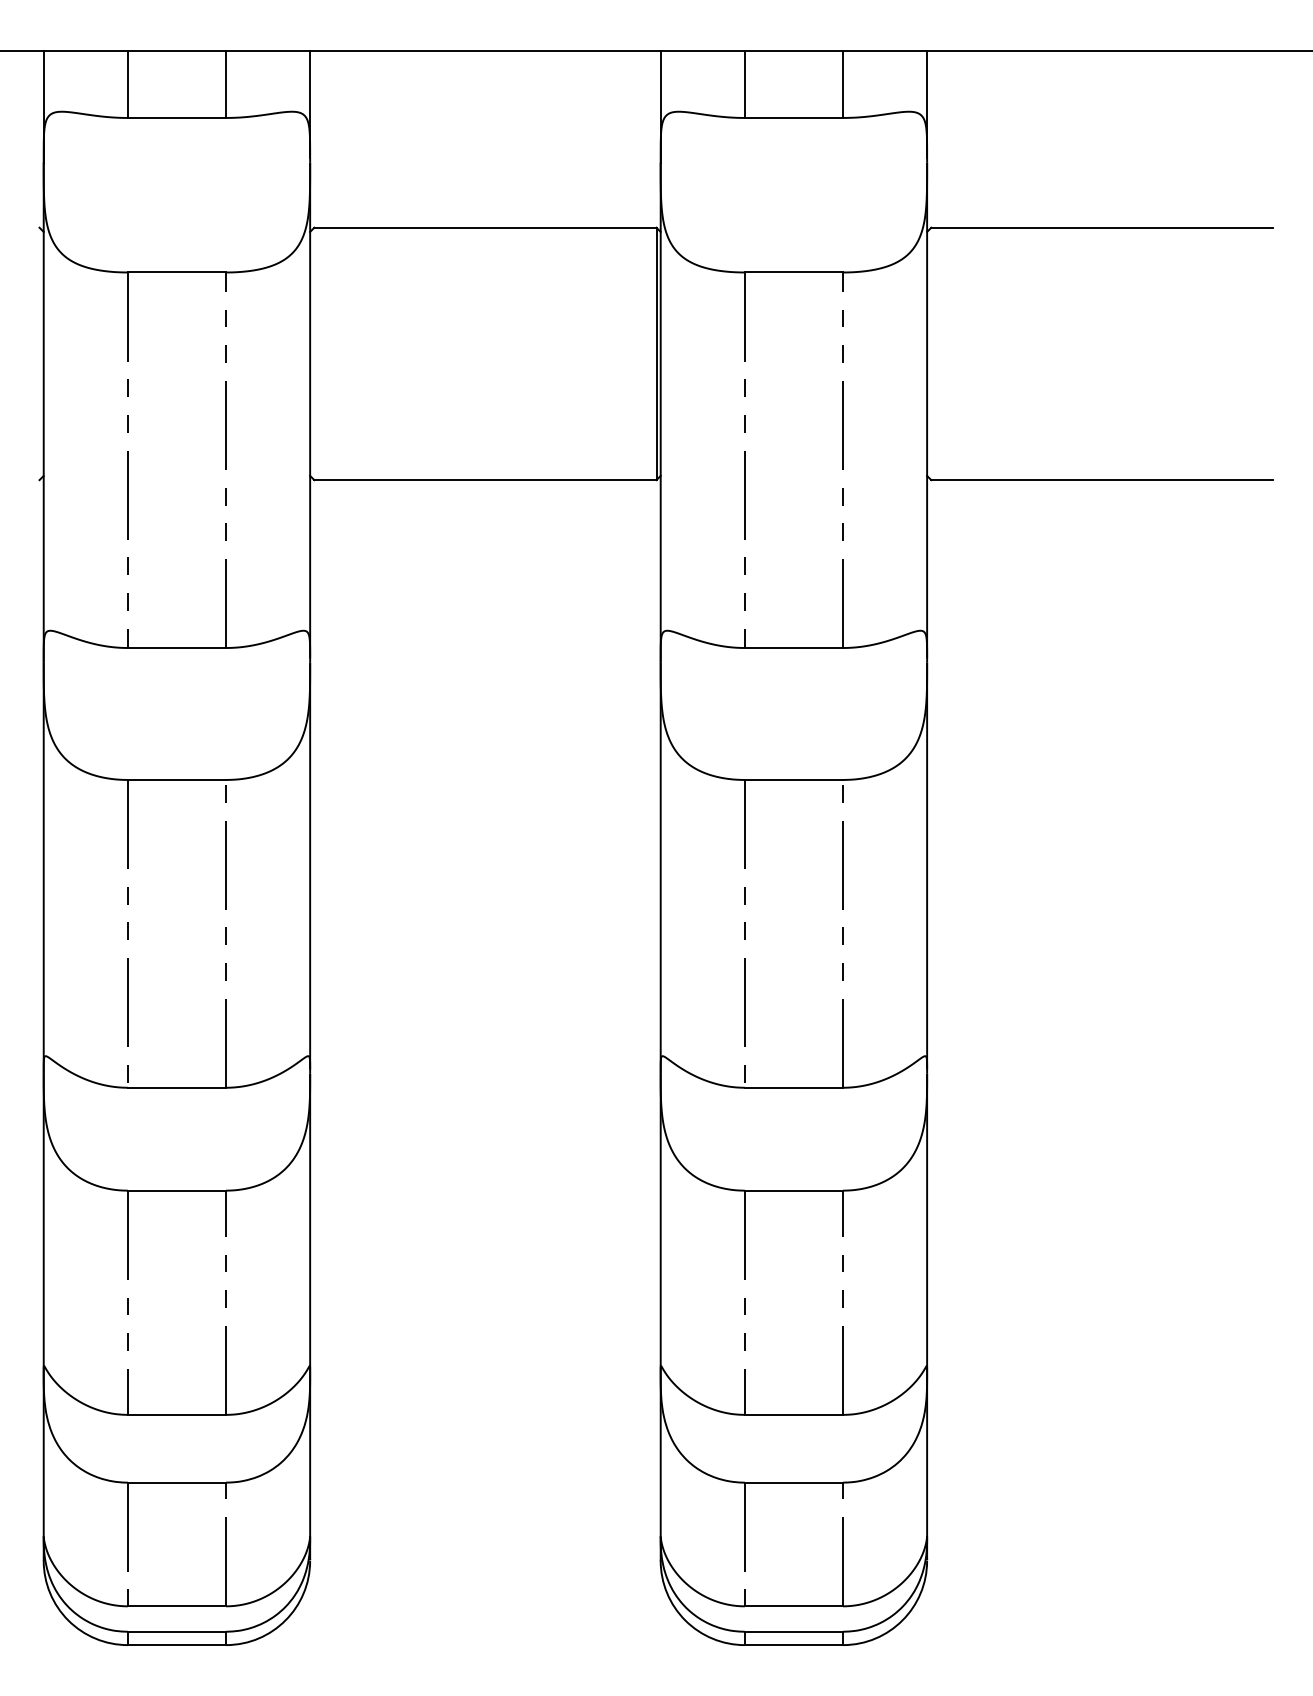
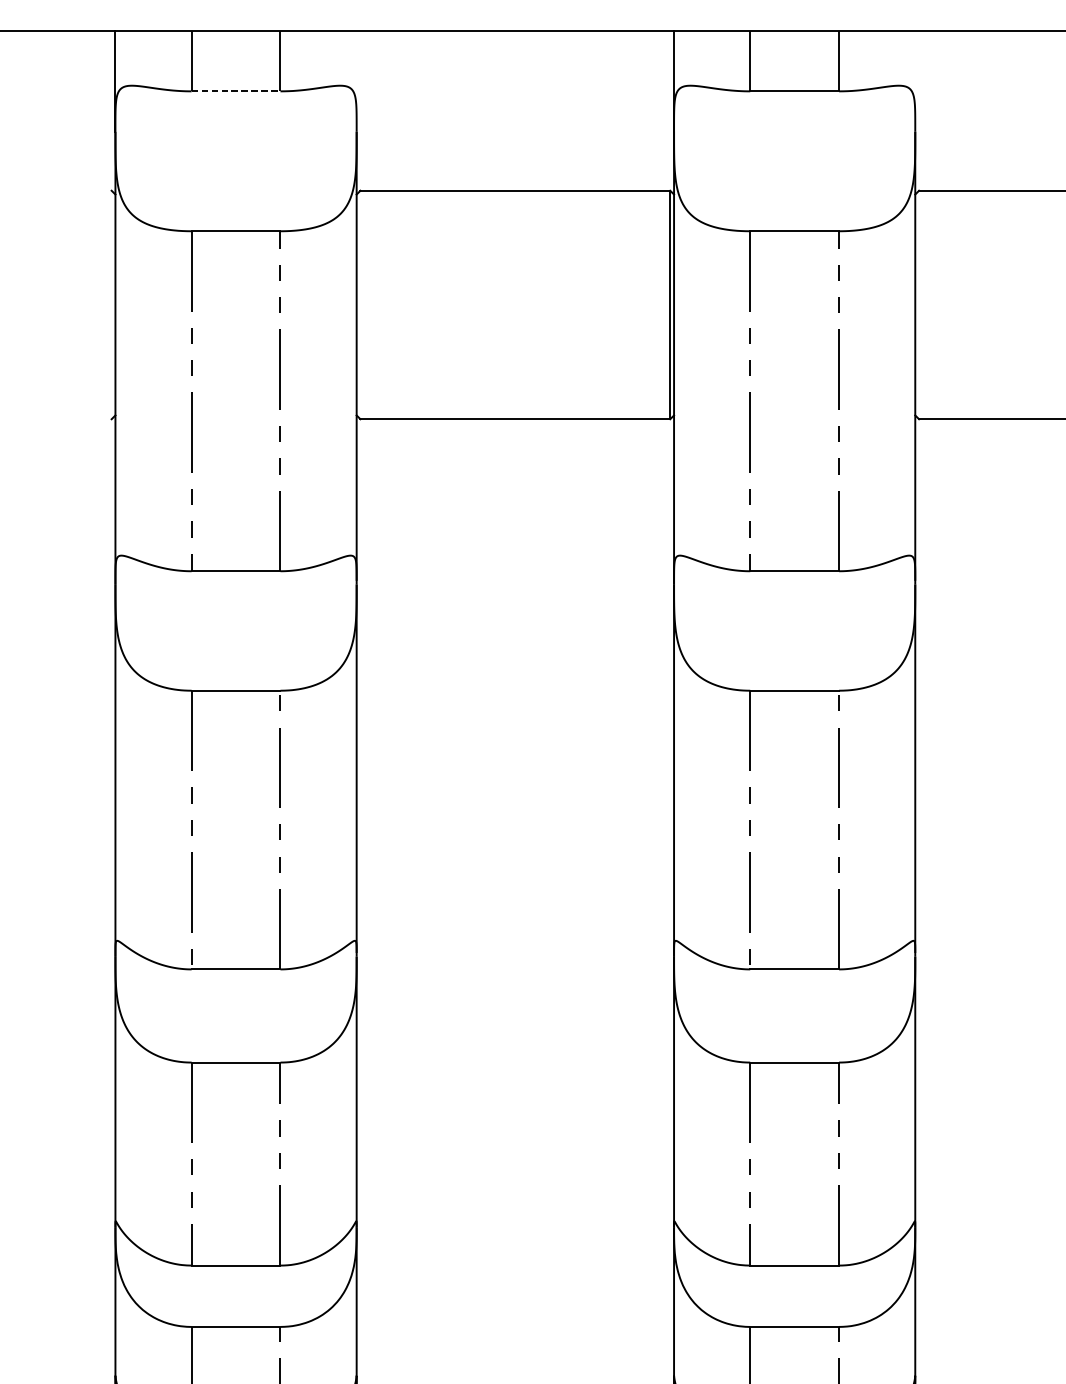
line: (310, 104) -> (356, 79), removed
line: (927, 104) -> (915, 79), removed
line: (177, 117) -> (236, 90), solid -> dashed

